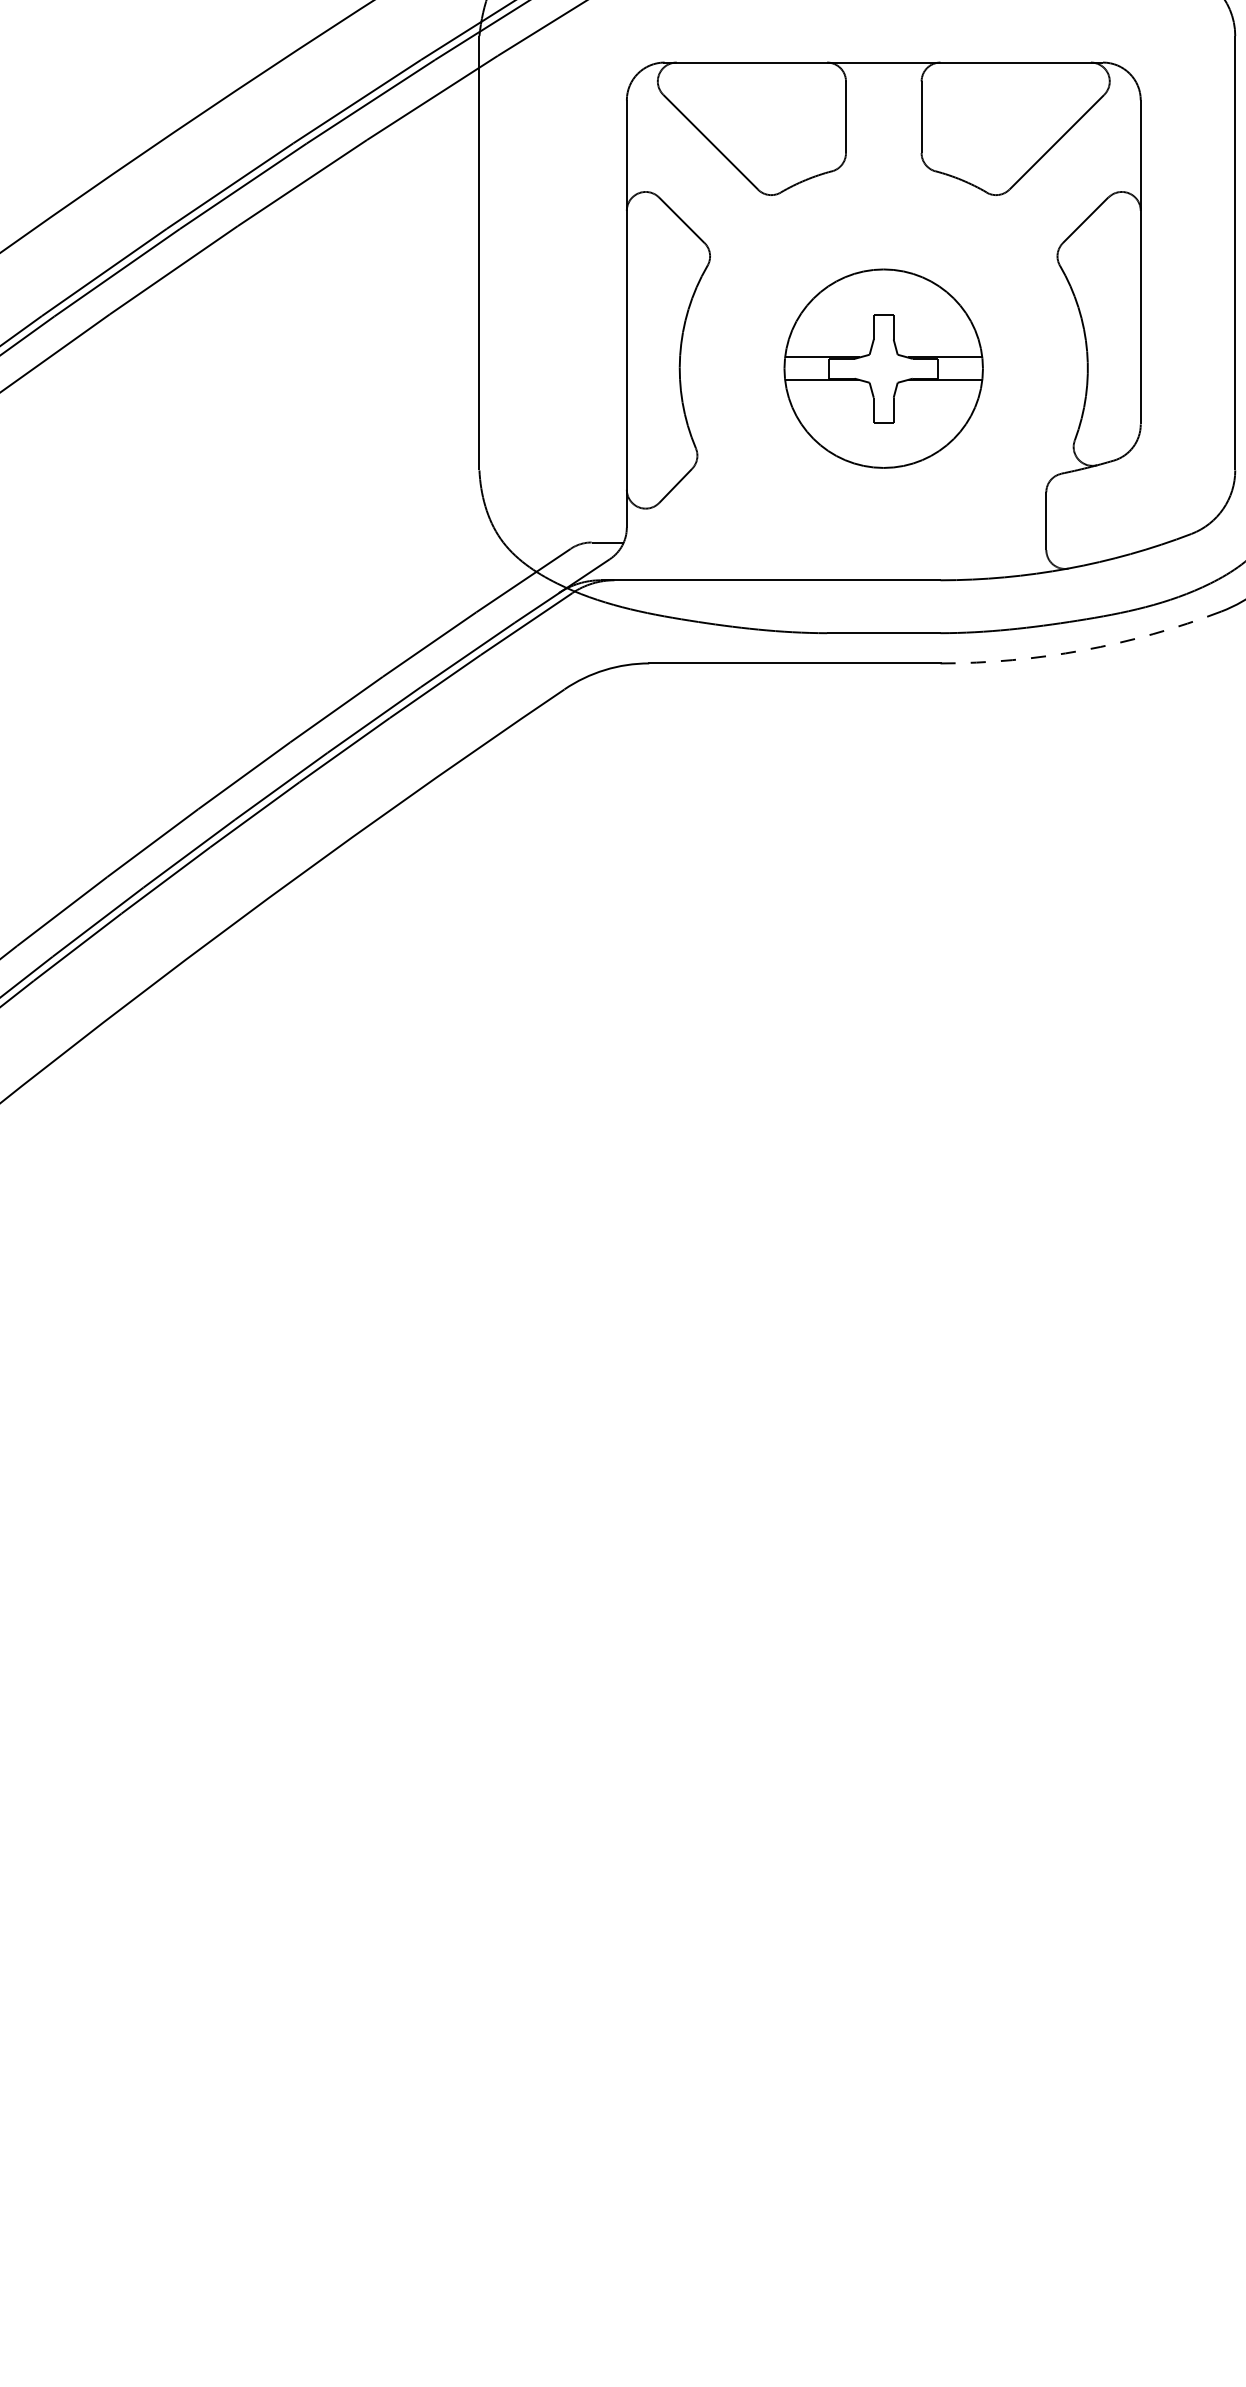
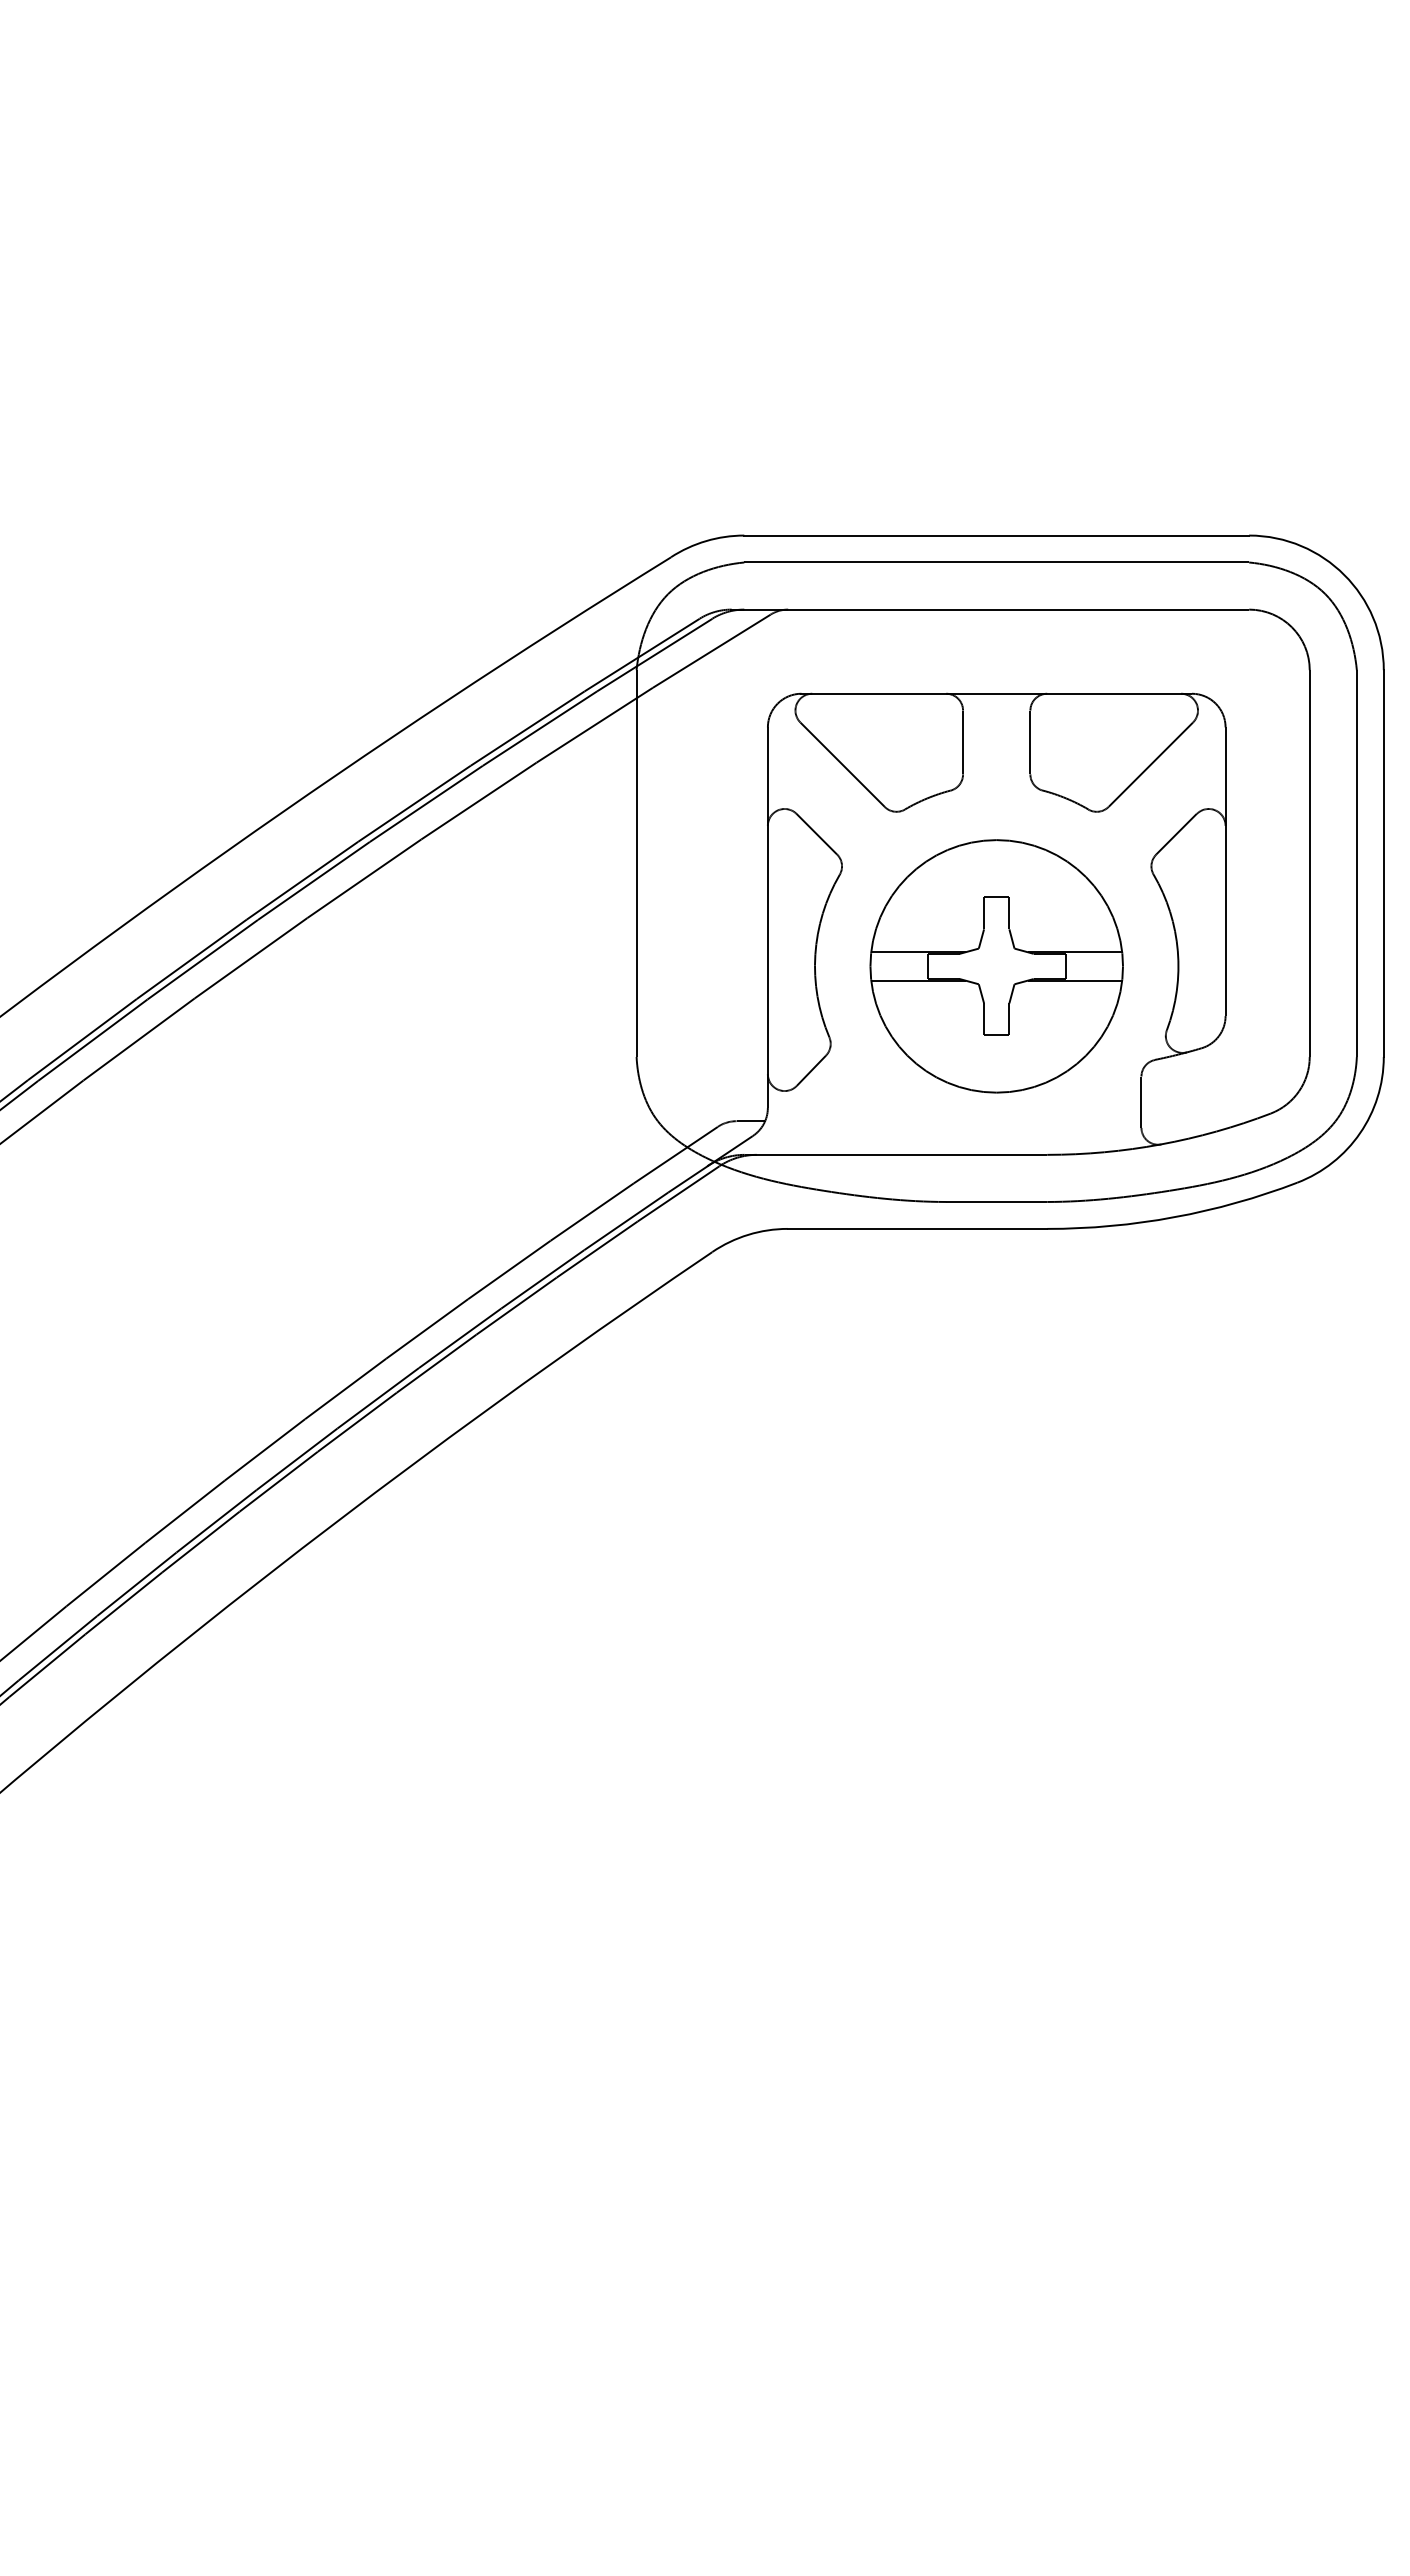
part: (883, 368) -> (996, 966), size x1.43
arc: (1083, 650) -> (1174, 1217), dashed -> solid

